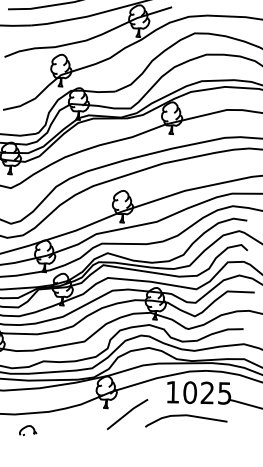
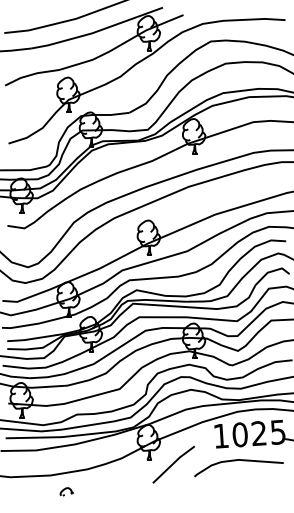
part: (28, 430) -> (66, 491), size x0.7

